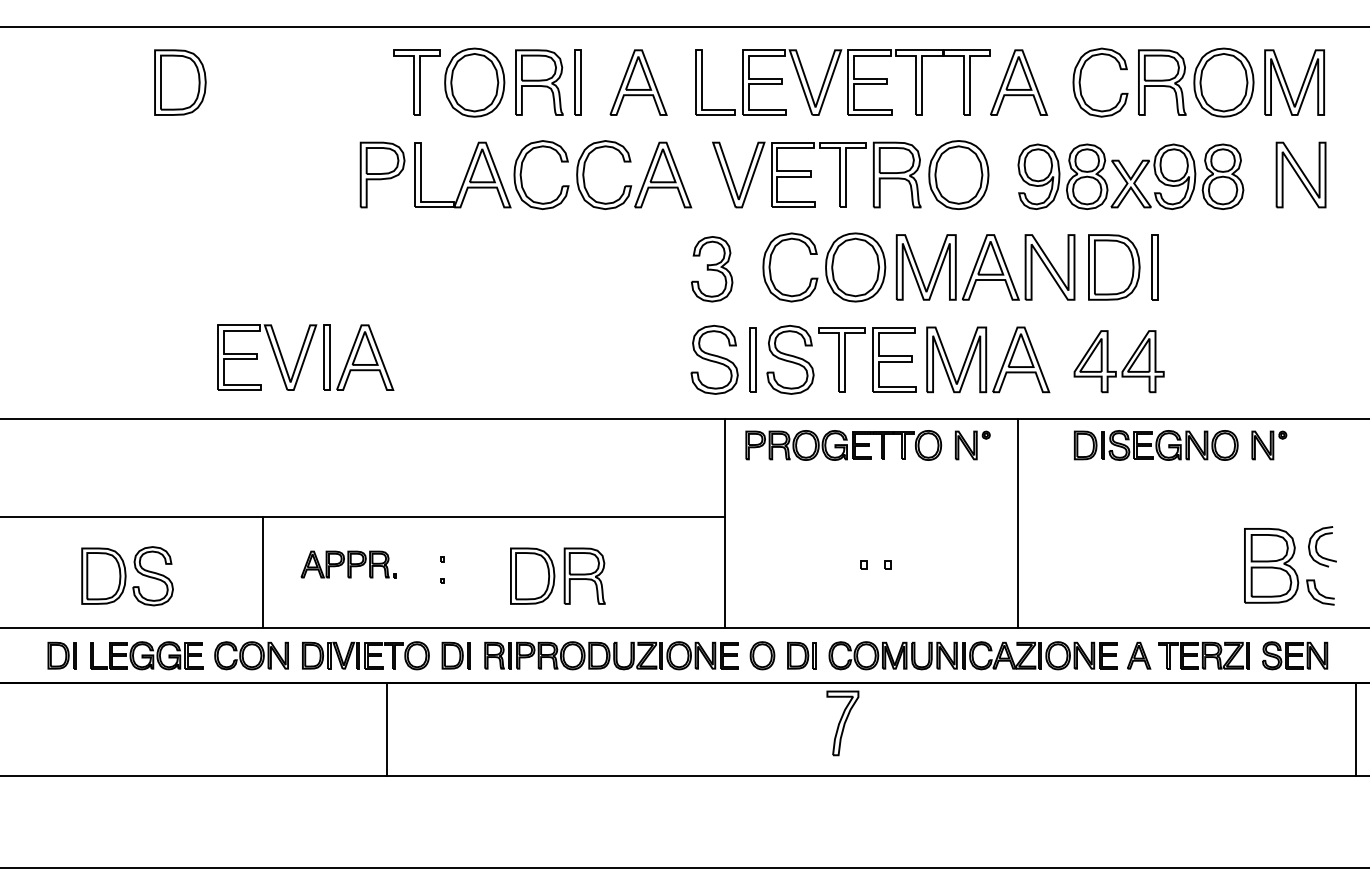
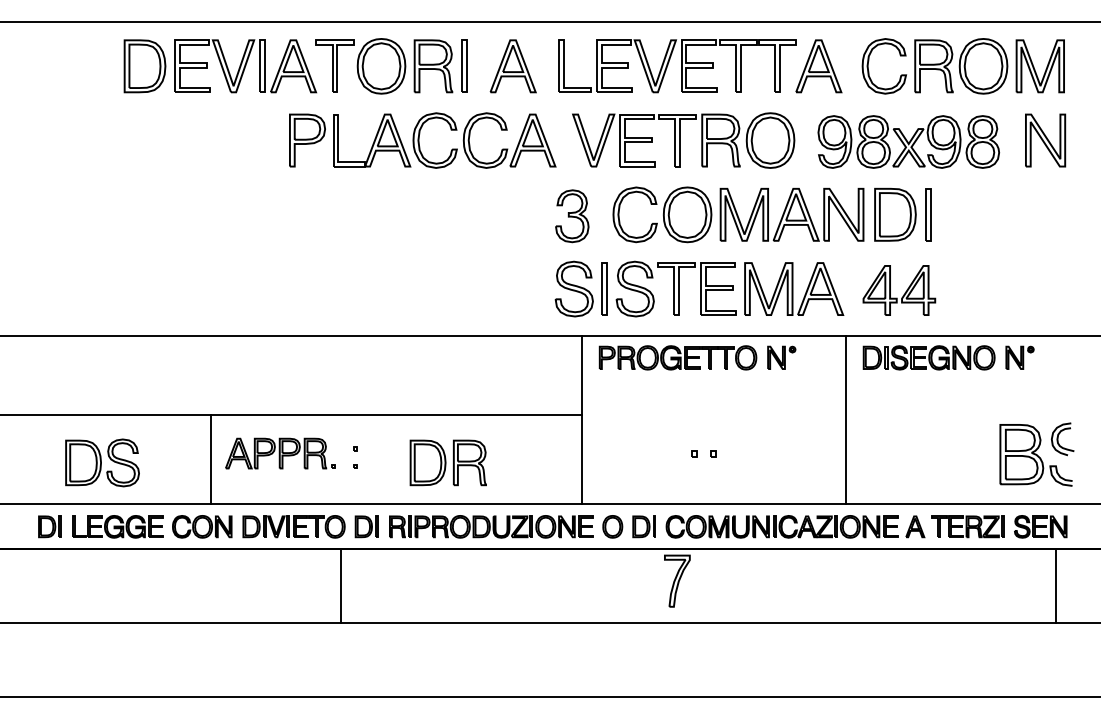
part: (305, 357) -> (245, 66), moved
line: (1018, 523) -> (846, 420), moved
part: (348, 564) -> (280, 453), size x1.43
line: (387, 728) -> (341, 585), moved
line: (1355, 728) -> (1055, 585), moved

